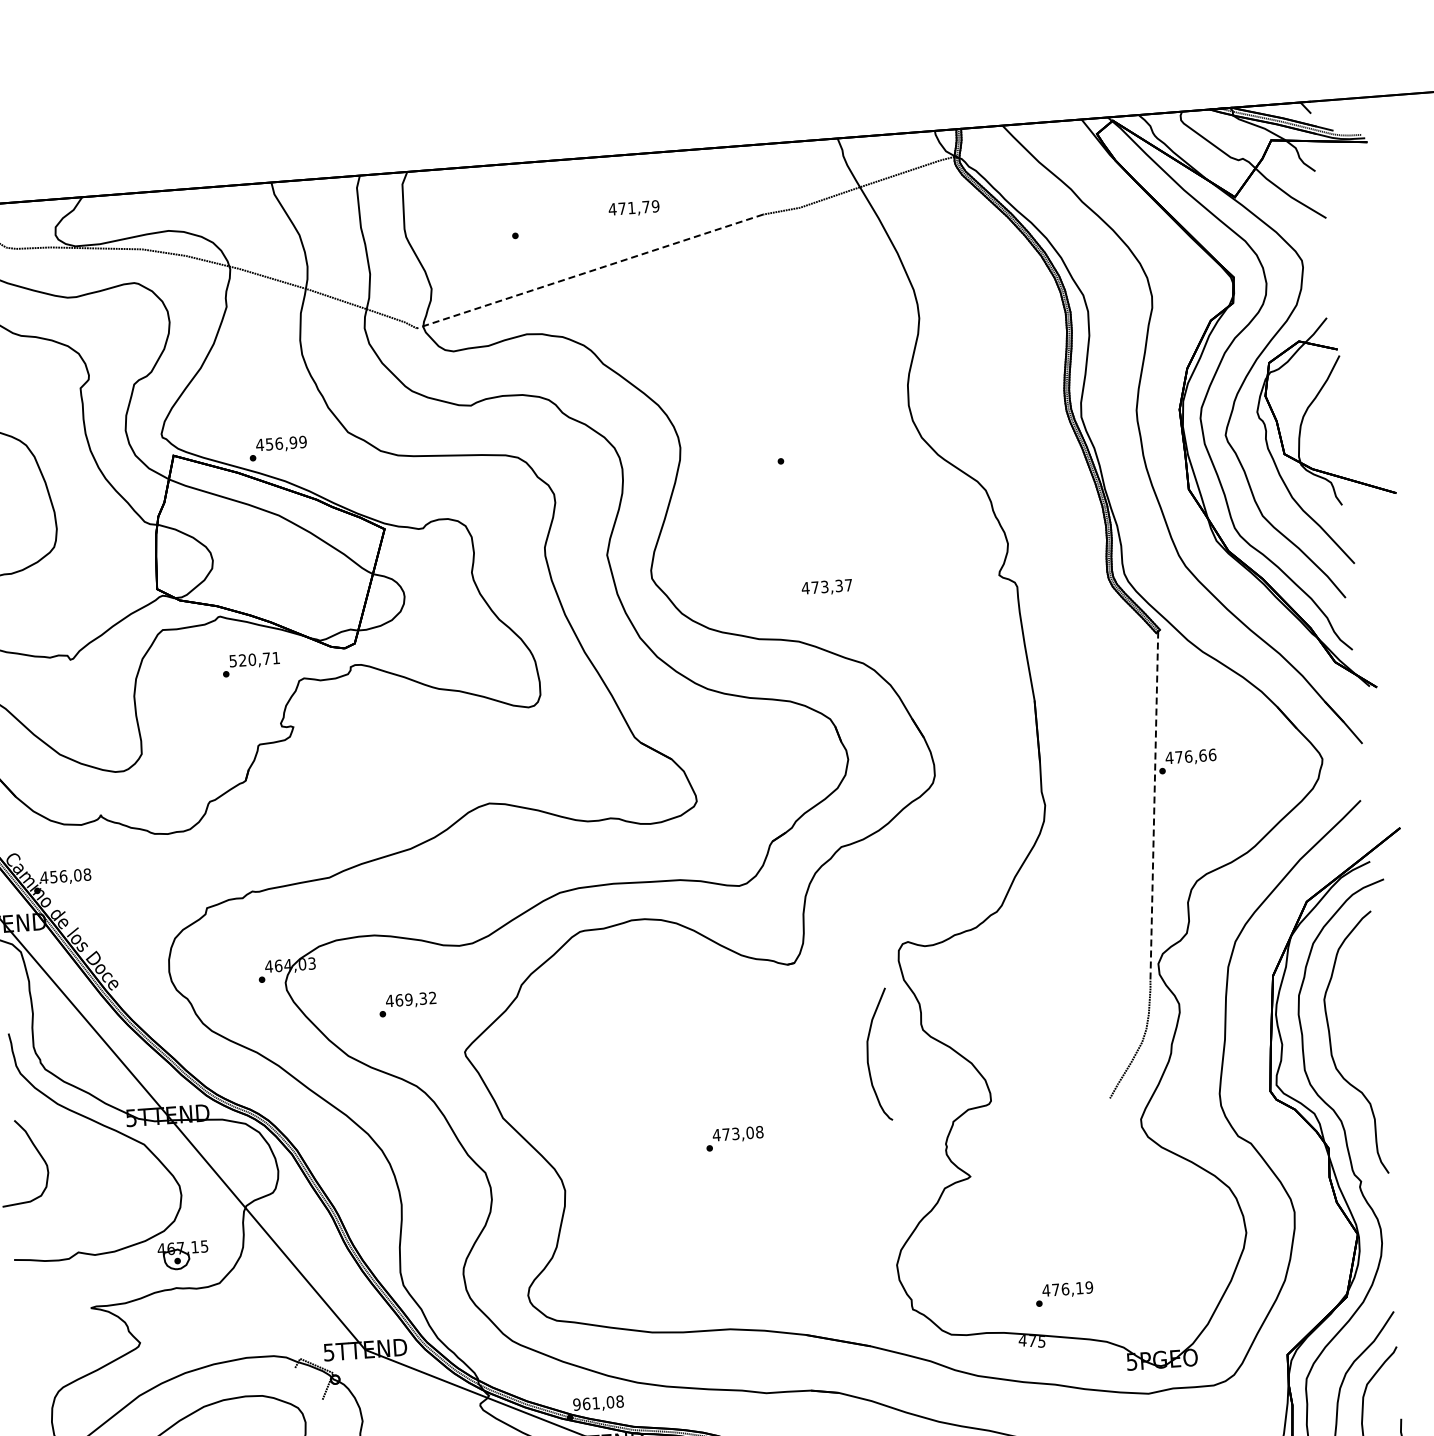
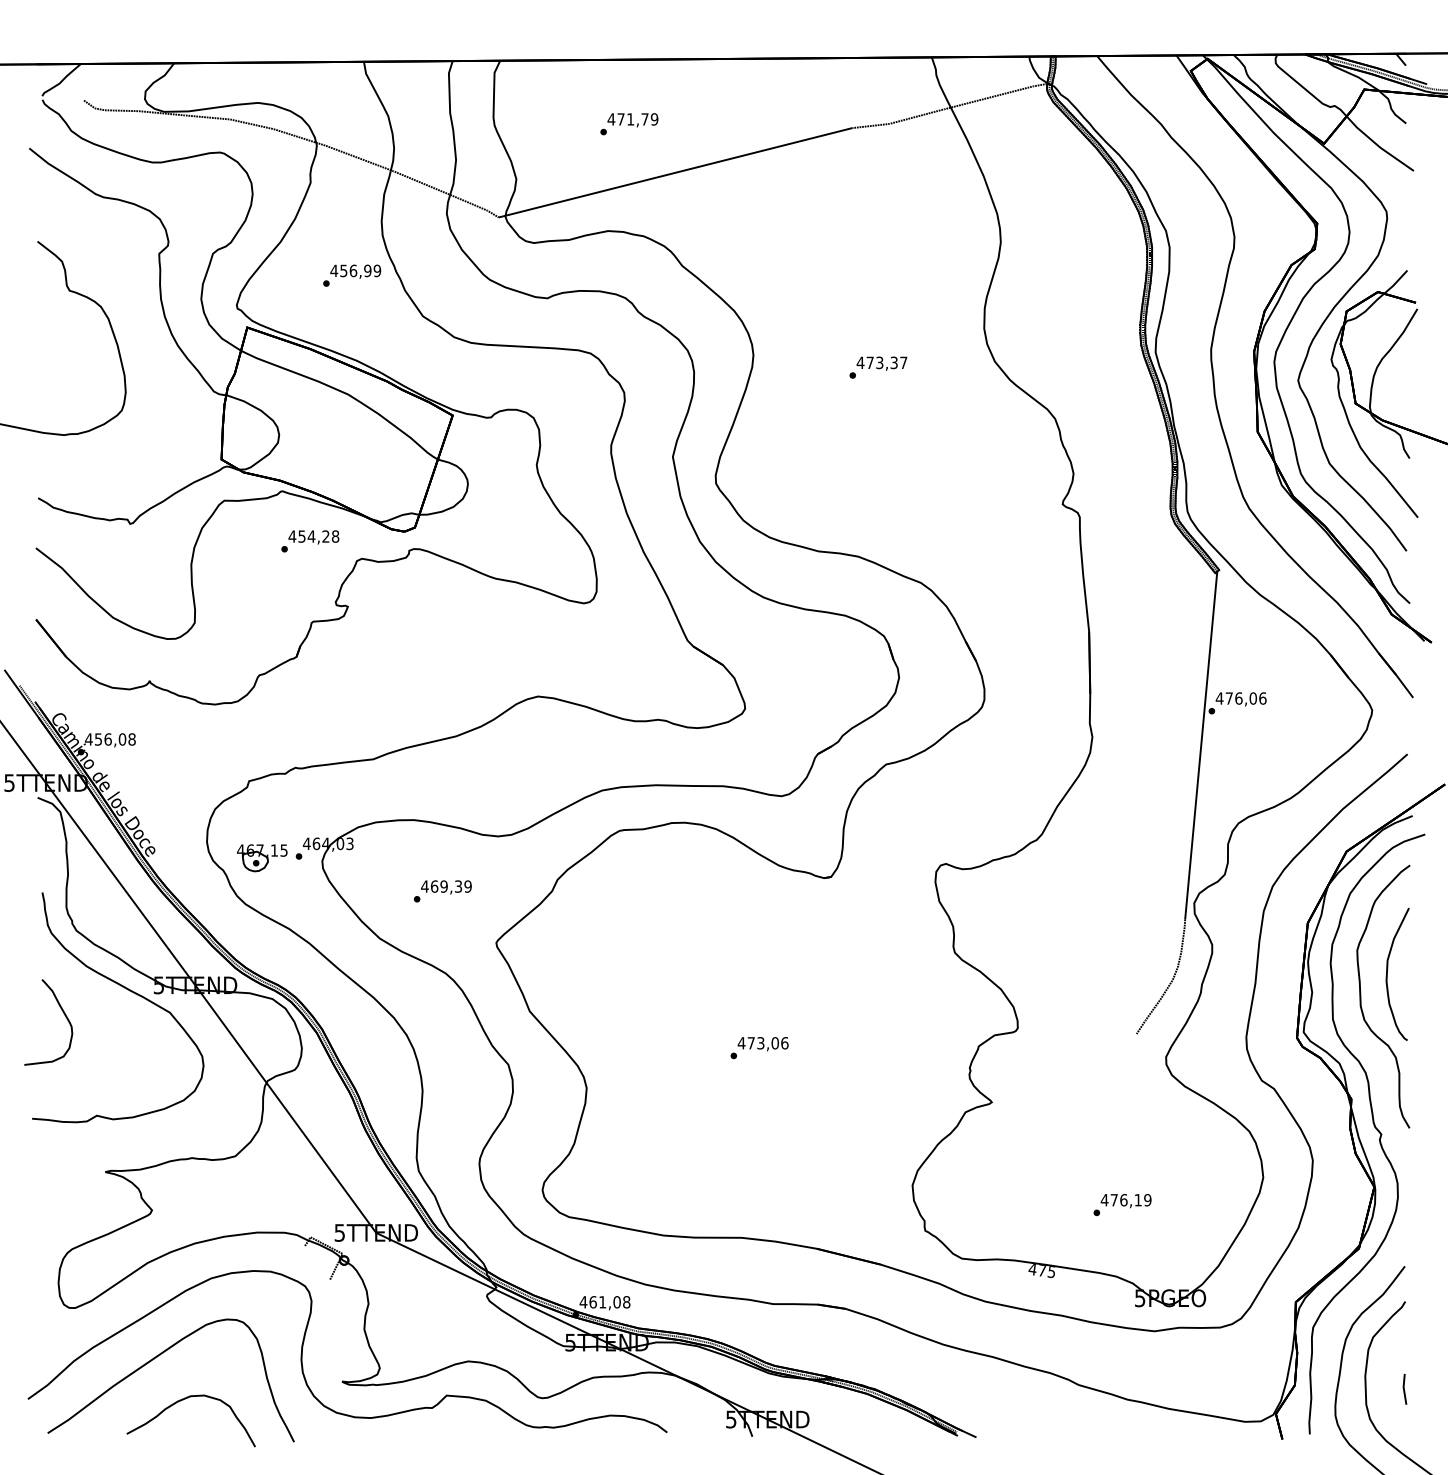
text: (633, 208) -> (632, 120), moved
line: (589, 271) -> (675, 172), dashed -> solid
text: (278, 448) -> (352, 275), moved
text: (826, 587) -> (881, 363), moved
text: (254, 659) -> (313, 536), 520,71 -> 454,28
text: (1203, 755) -> (1253, 698), 476,66 -> 476,06
line: (1154, 806) -> (1201, 745), dashed -> solid
text: (432, 997) -> (467, 886), 469,32 -> 469,39
curve: (868, 1054) -> (1387, 973), moved
text: (759, 1132) -> (784, 1043), 473,08 -> 473,06
part: (183, 1255) -> (262, 858), moved
text: (1064, 1294) -> (1122, 1205), moved
text: (576, 1404) -> (583, 1302), 961,08 -> 461,08

